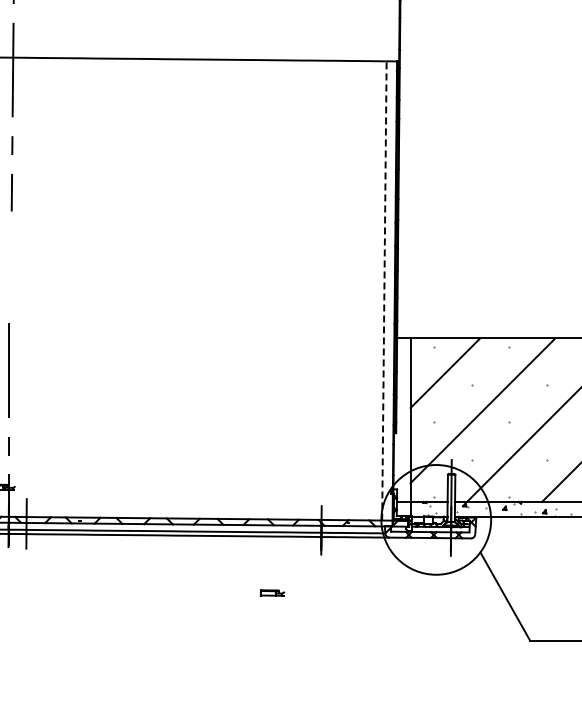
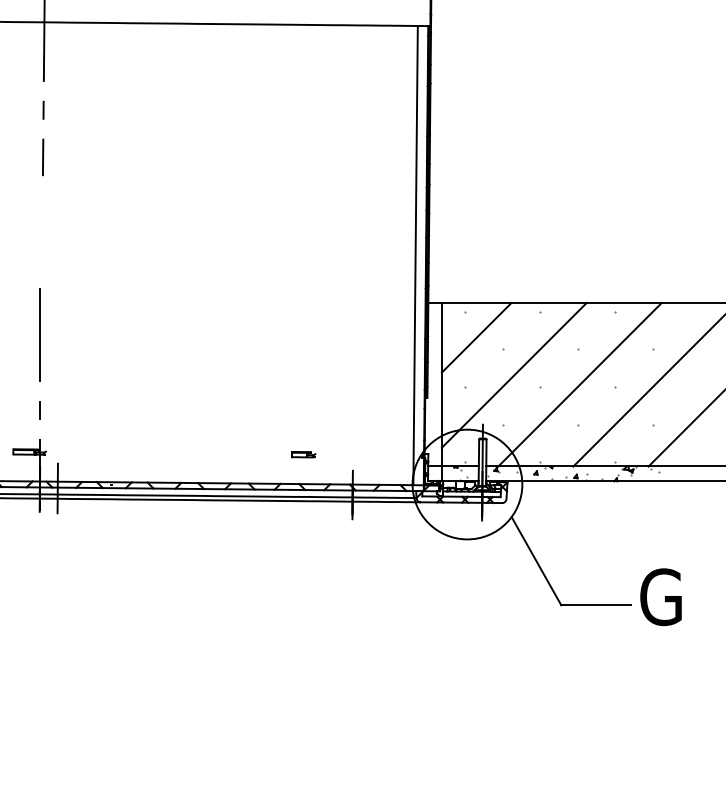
line: (384, 290) -> (415, 255), dashed -> solid
part: (272, 592) -> (303, 454), moved

